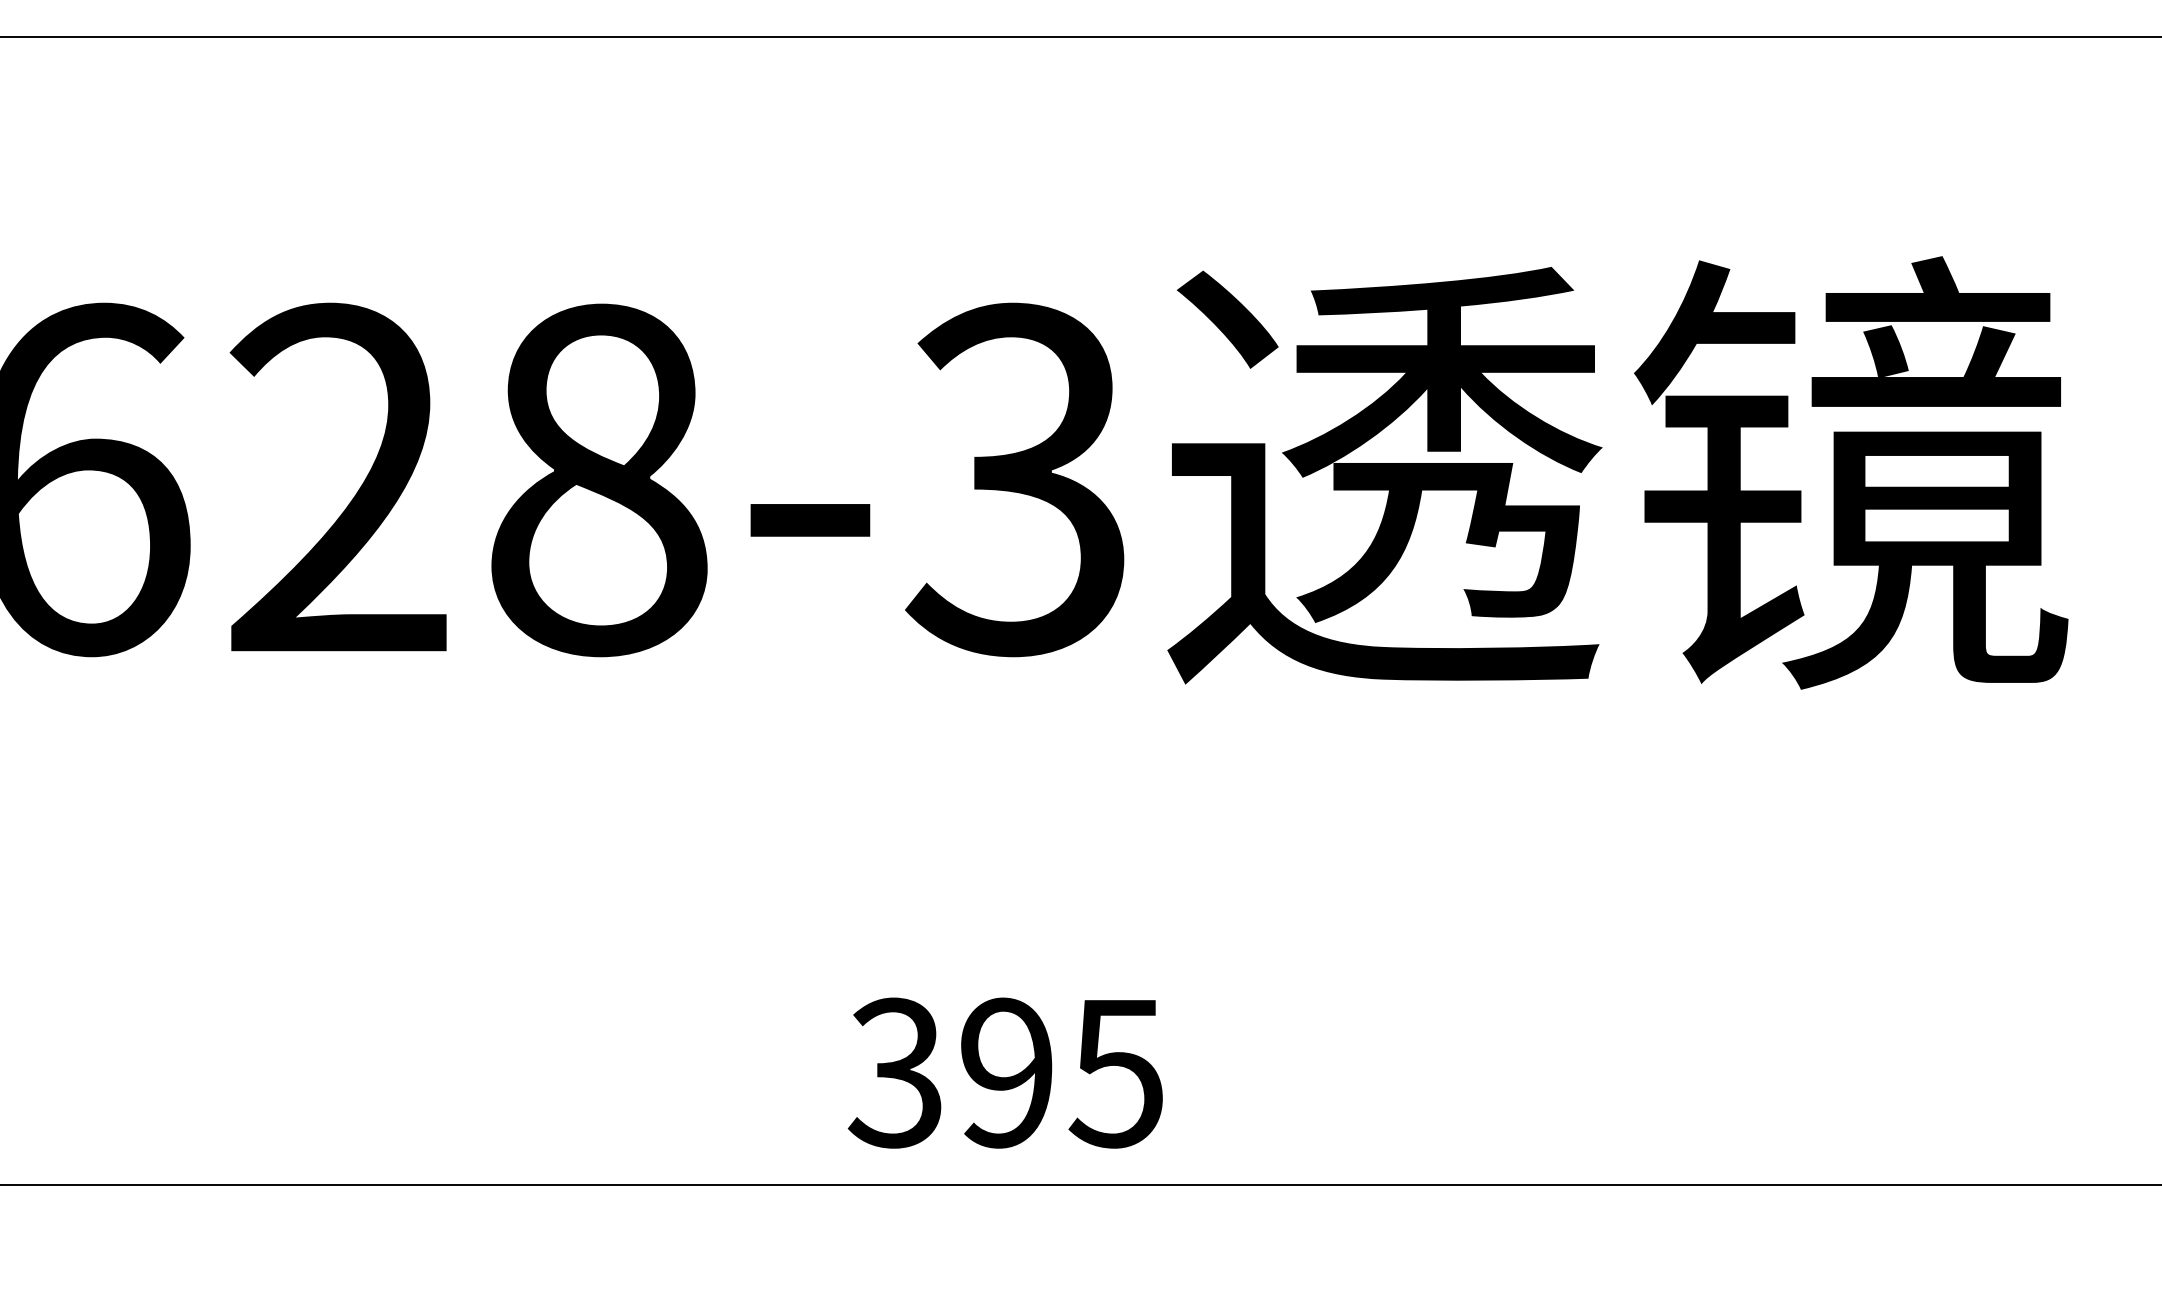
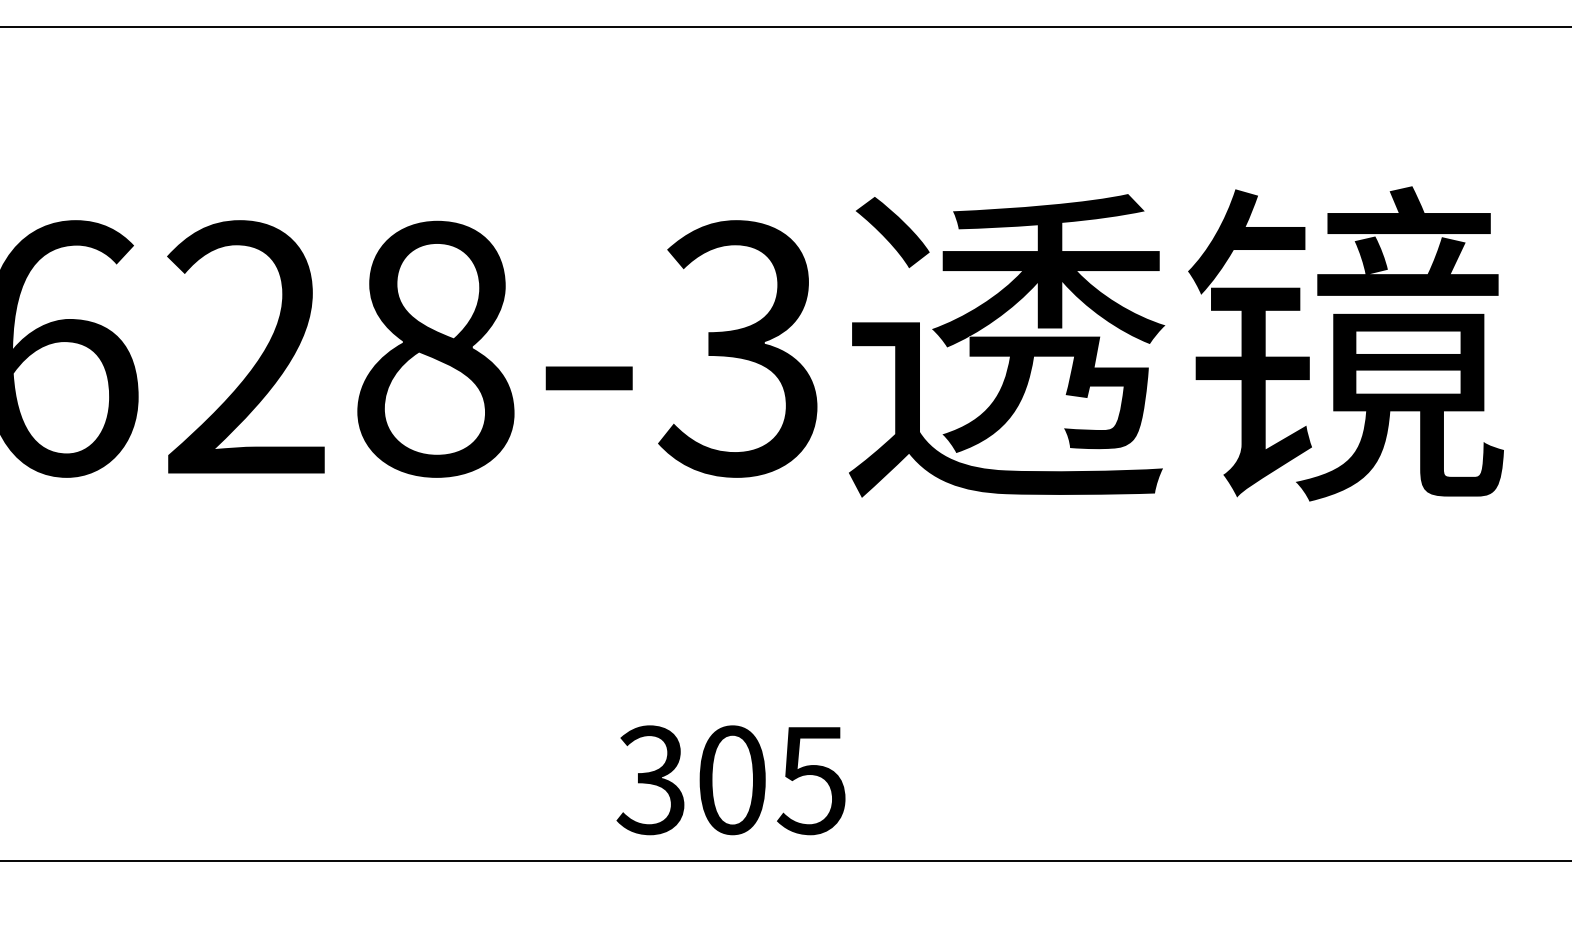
text: (1007, 1072) -> (732, 779), 395 -> 305

